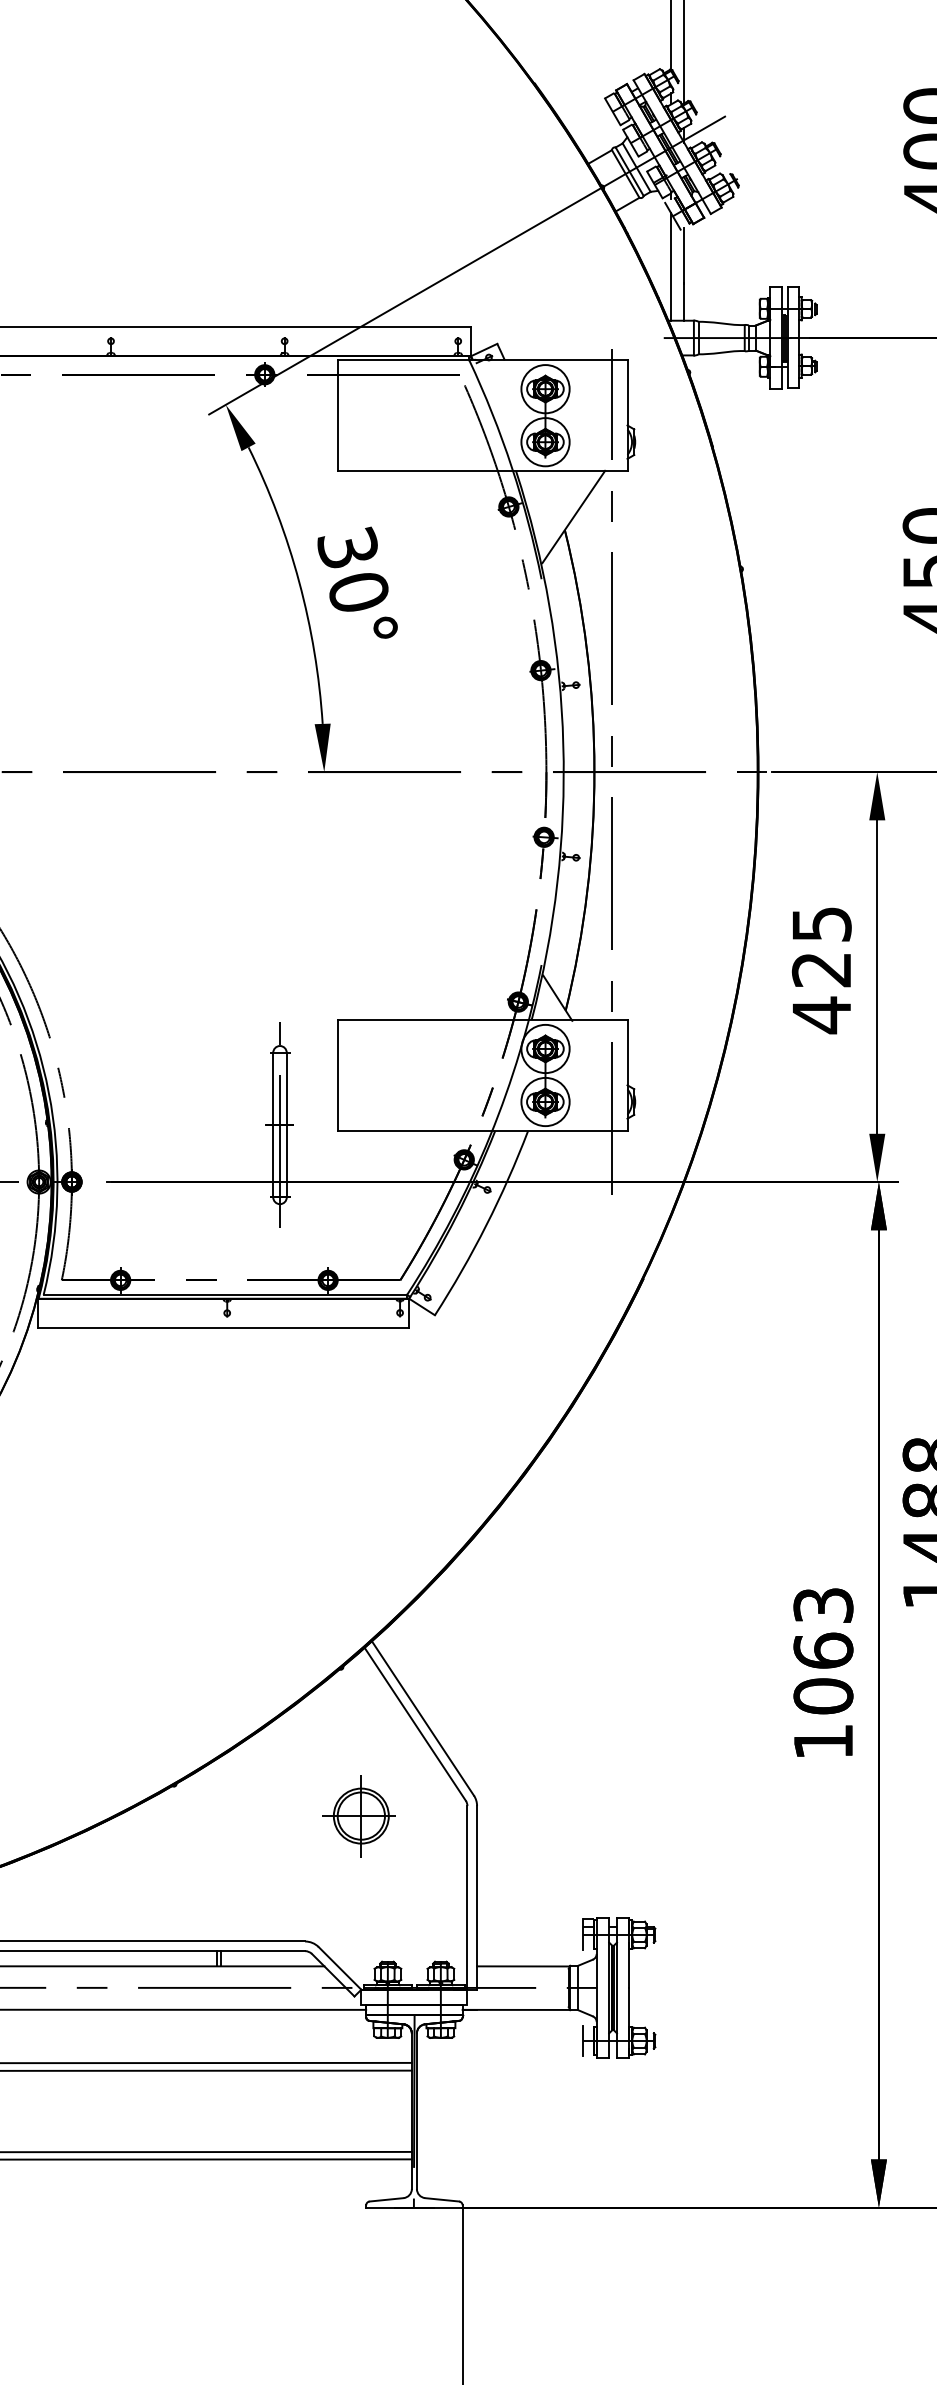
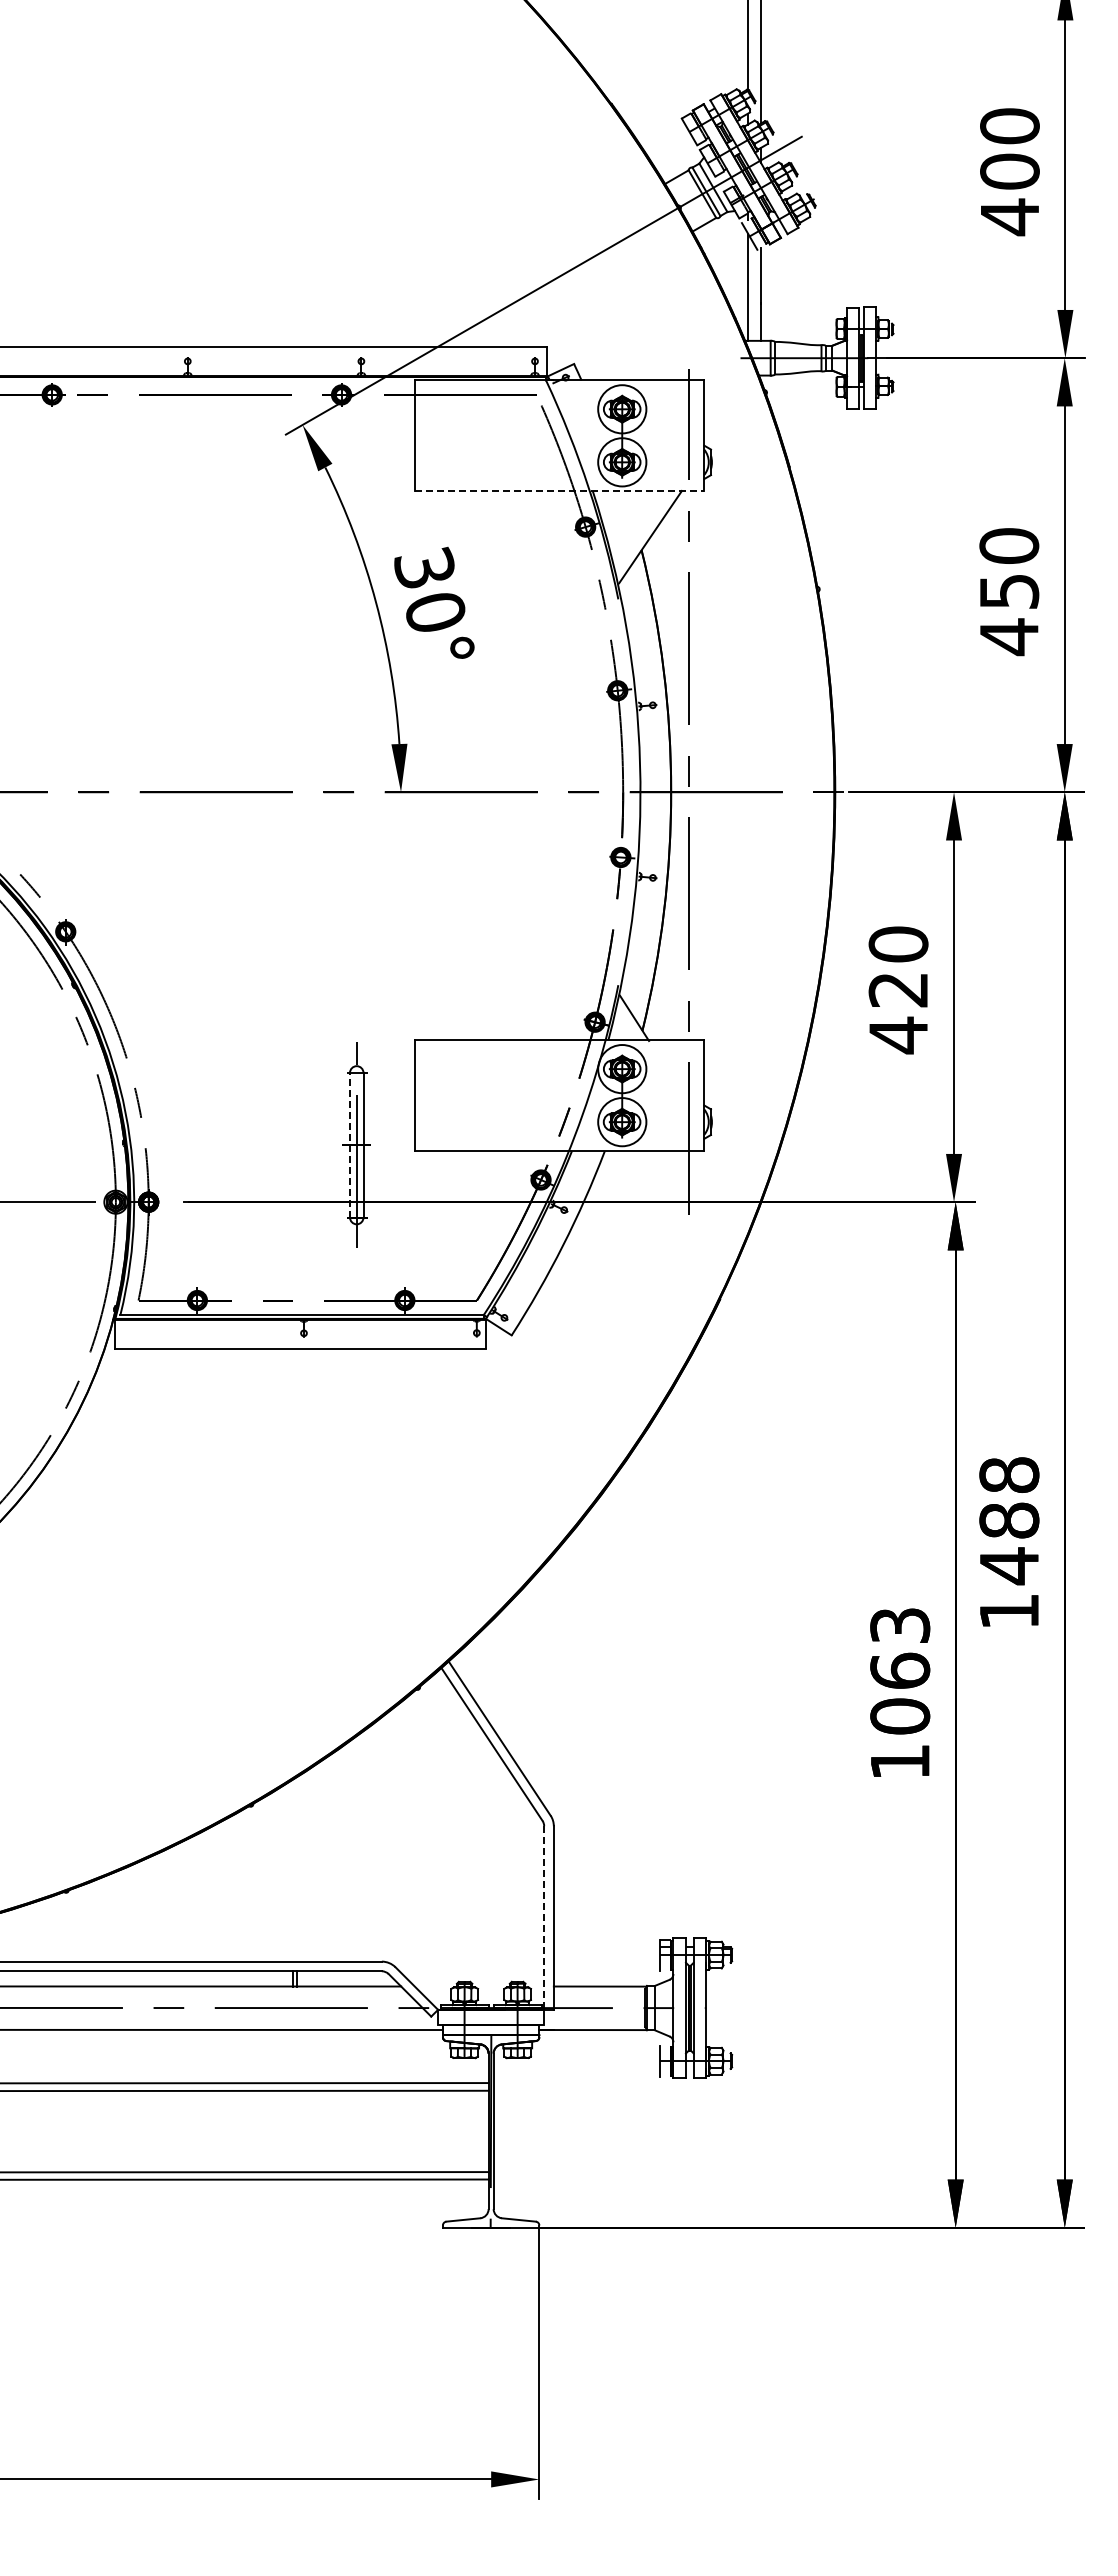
line: (482, 471) -> (559, 491), solid -> dashed
text: (821, 924) -> (898, 944), 425 -> 420
line: (273, 1124) -> (350, 1144), solid -> dashed
part: (358, 1816) -> (435, 1836), removed
line: (467, 1898) -> (544, 1918), solid -> dashed

